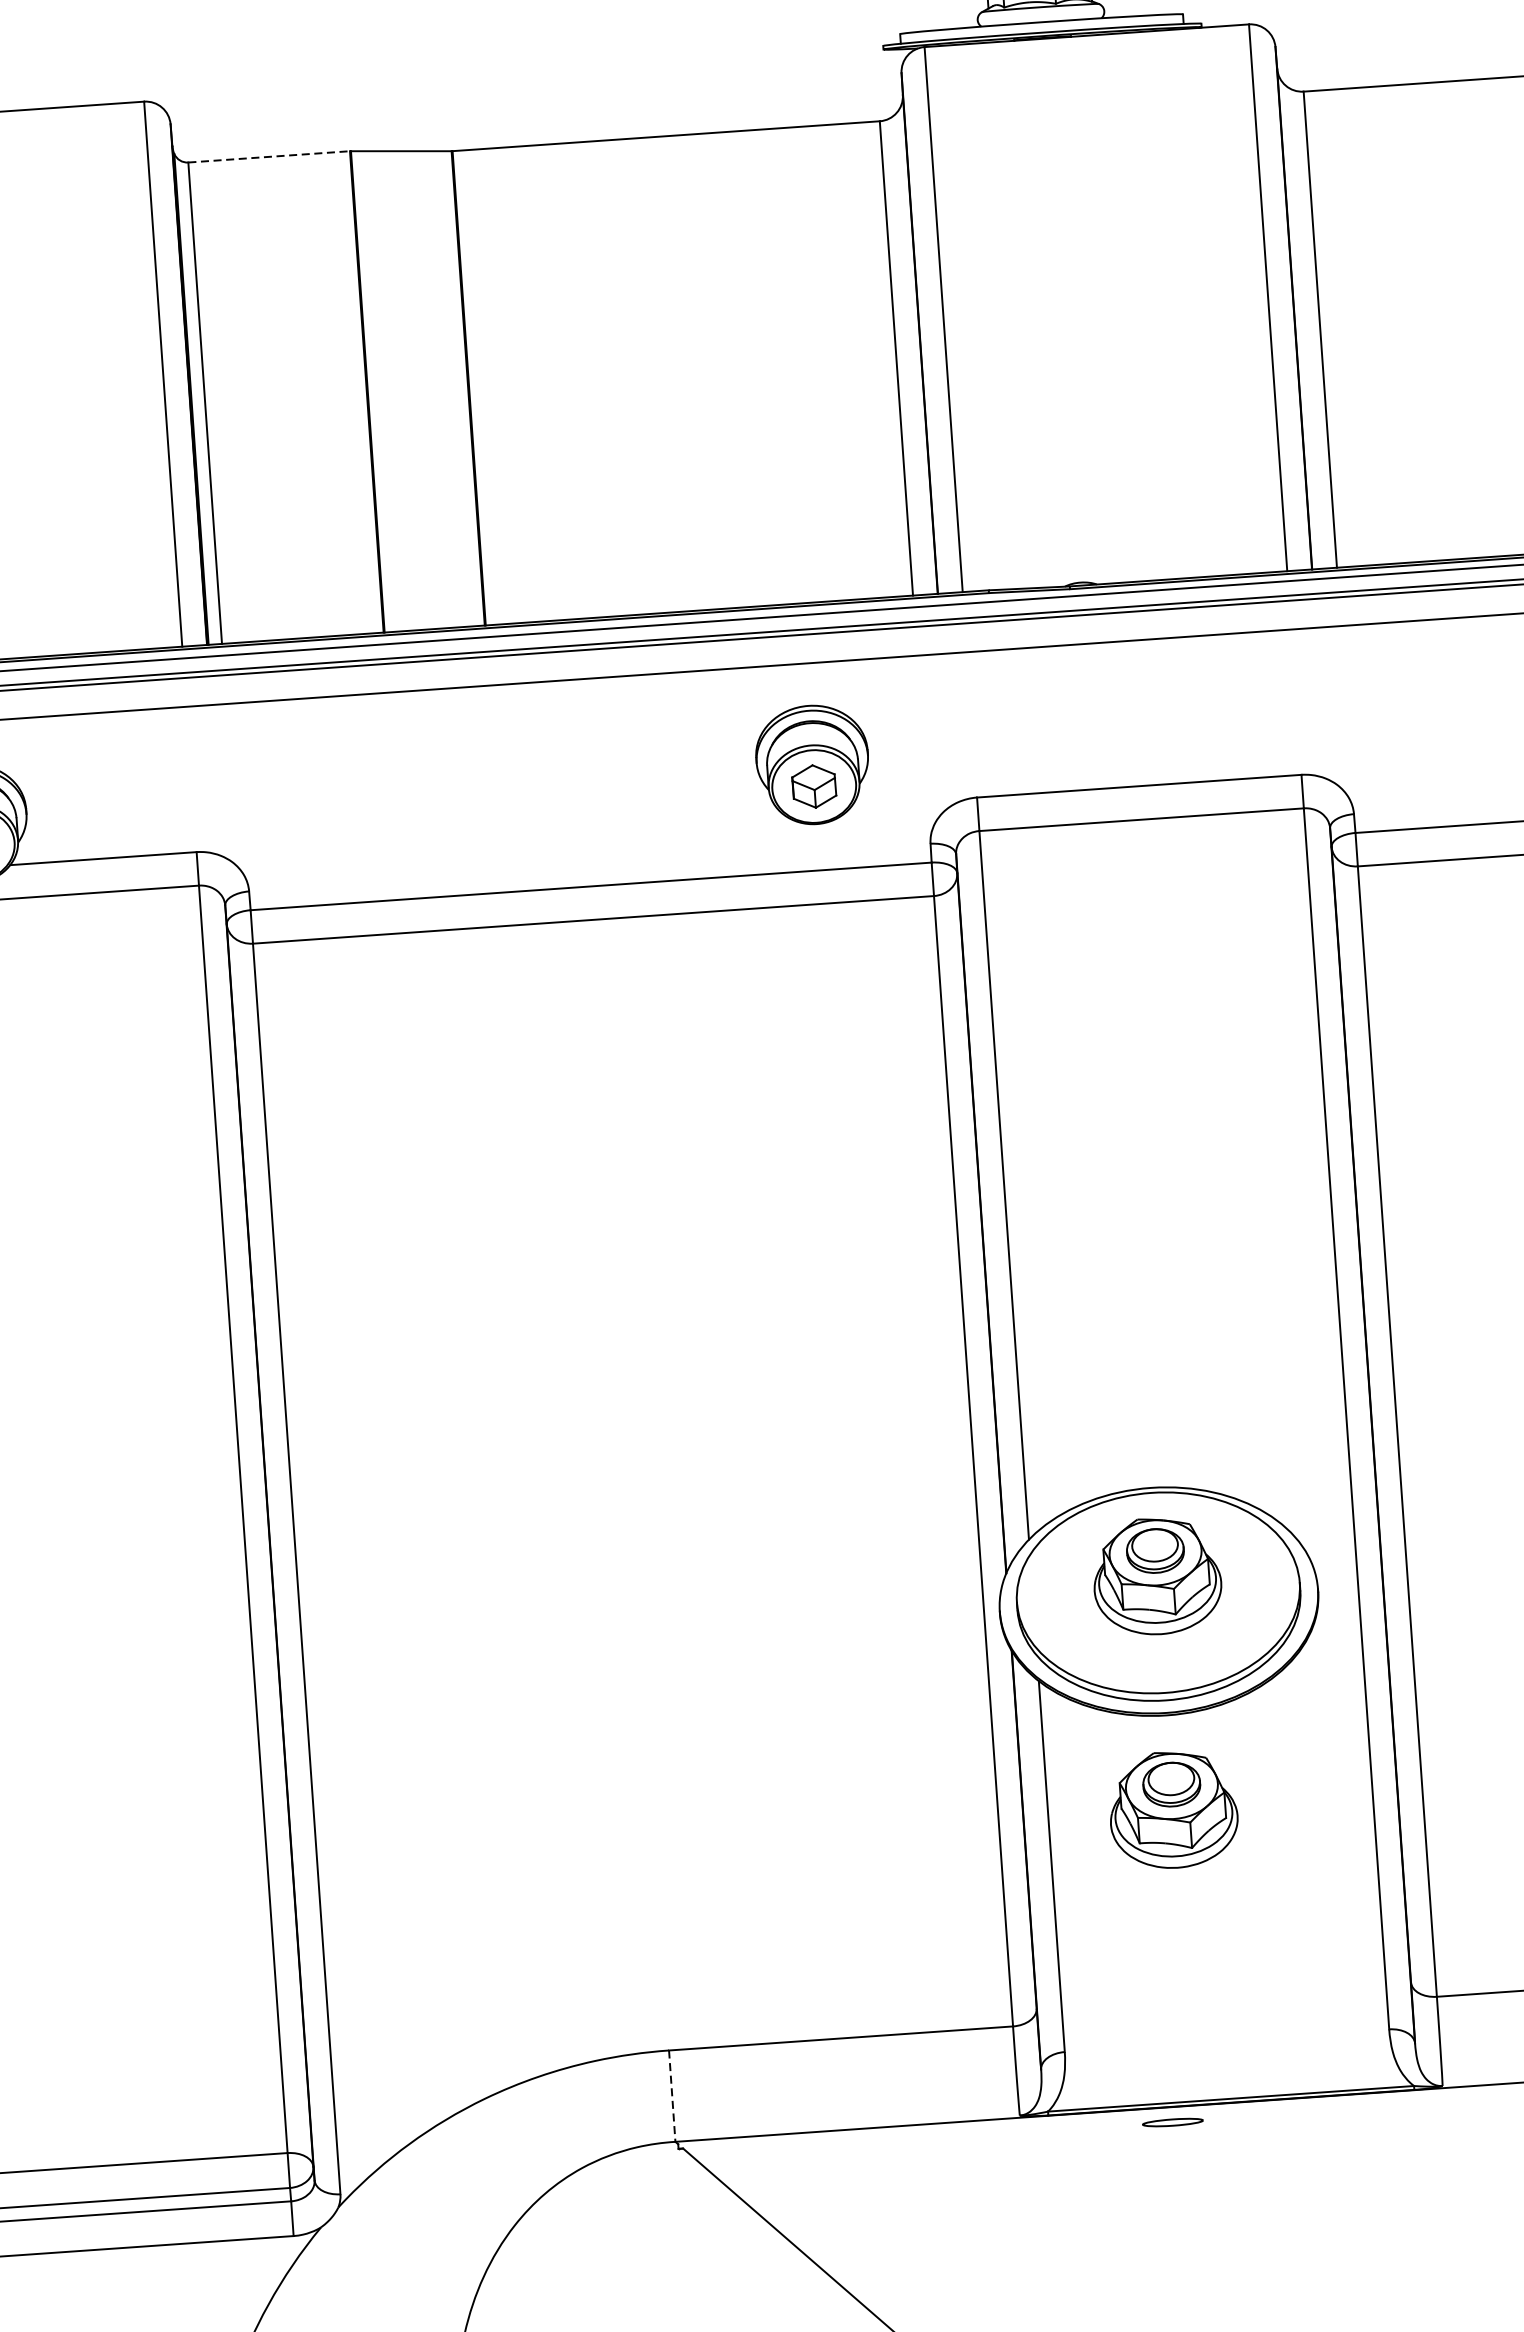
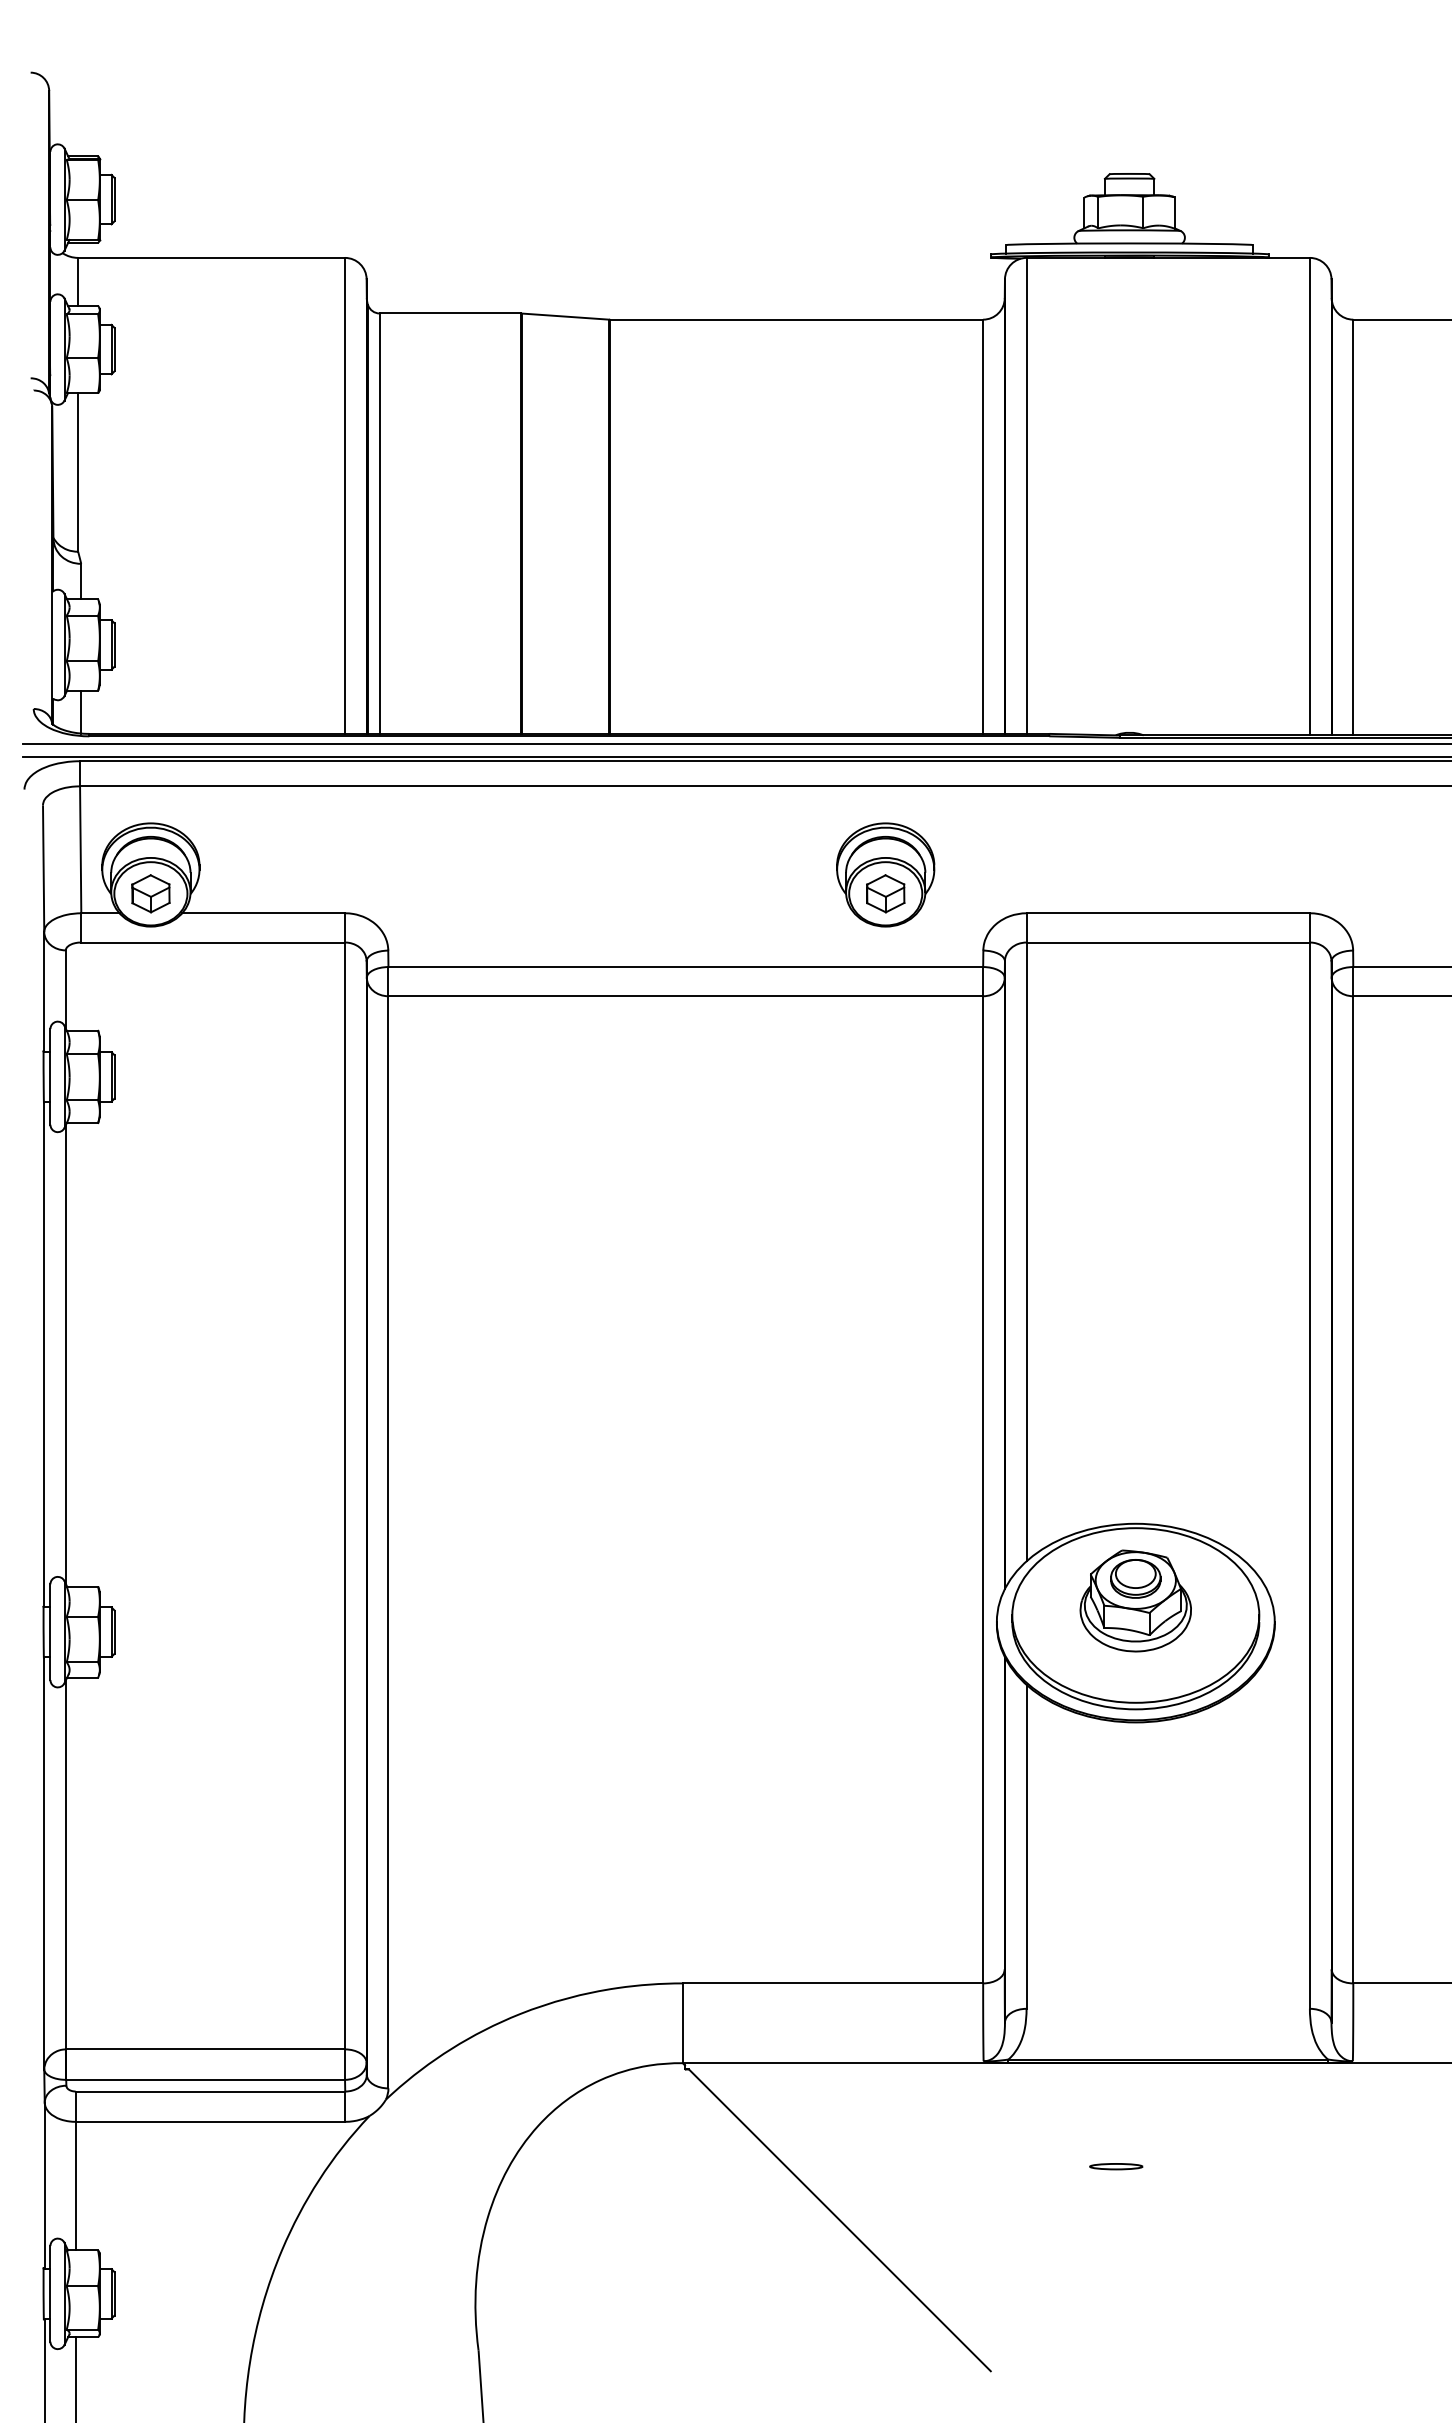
line: (269, 156) -> (450, 313), dashed -> solid
part: (1173, 1809) -> (1135, 1804), removed
line: (671, 2096) -> (682, 2023), dashed -> solid
part: (1173, 2122) -> (1116, 2166), moved

